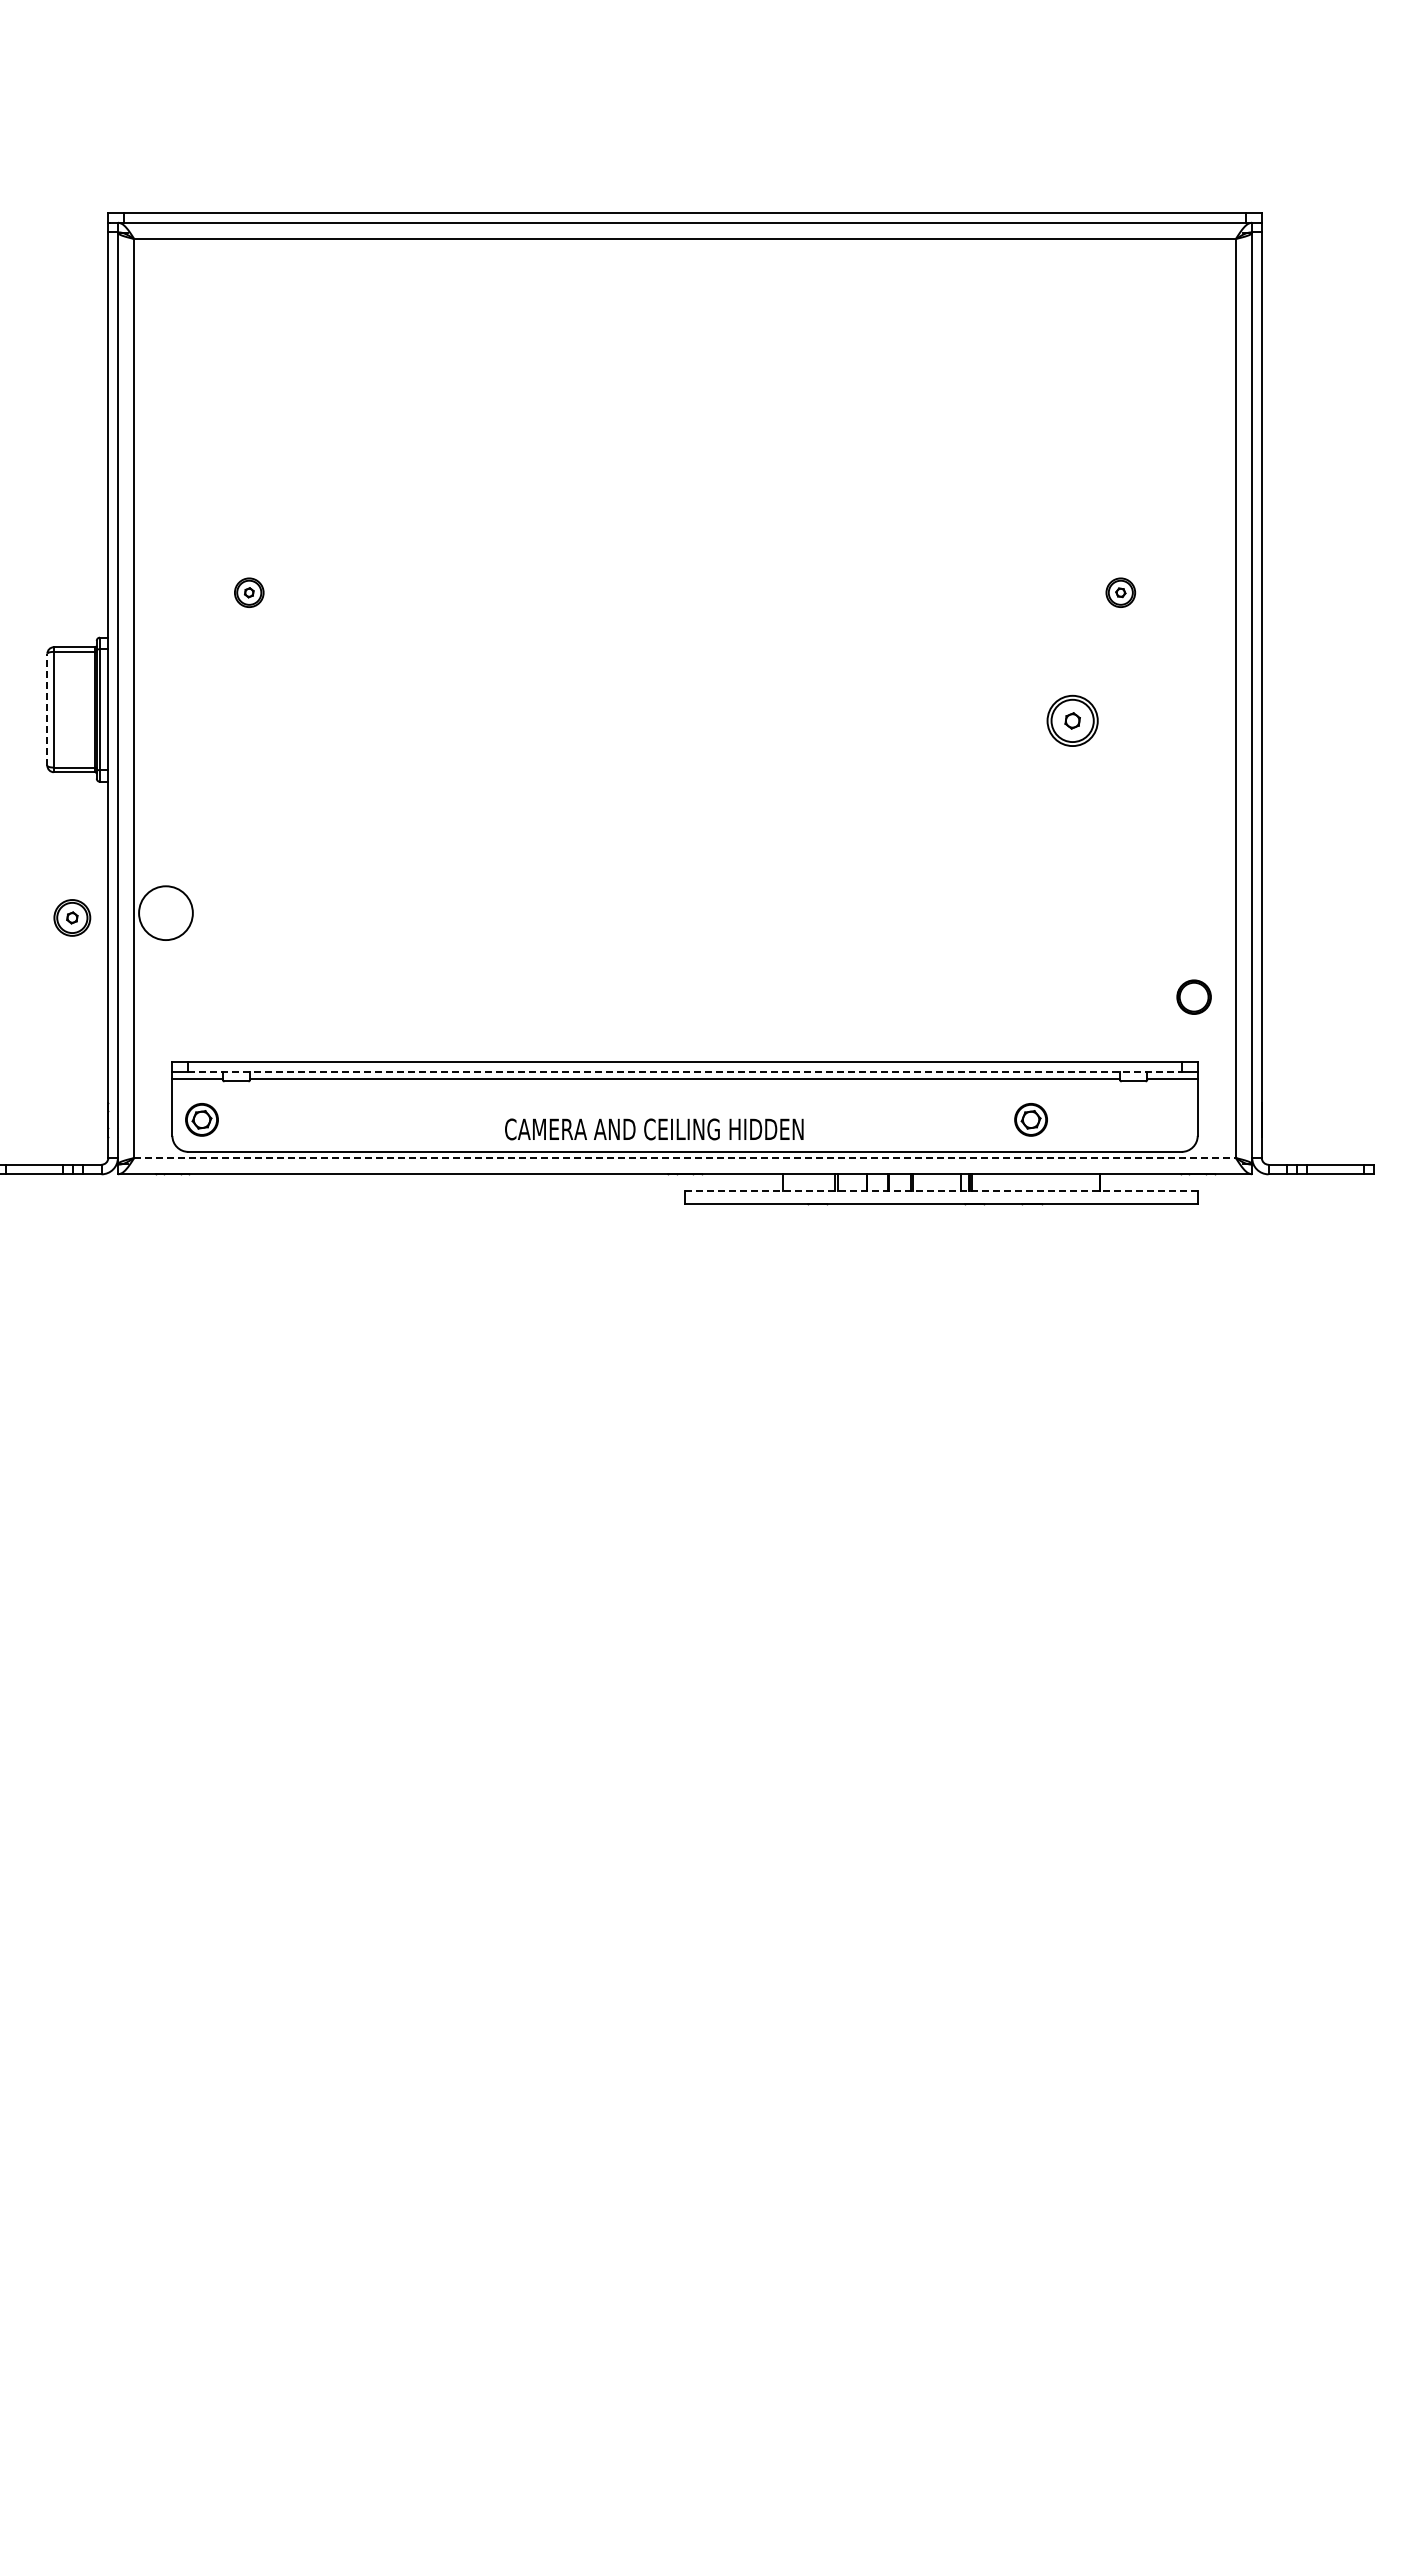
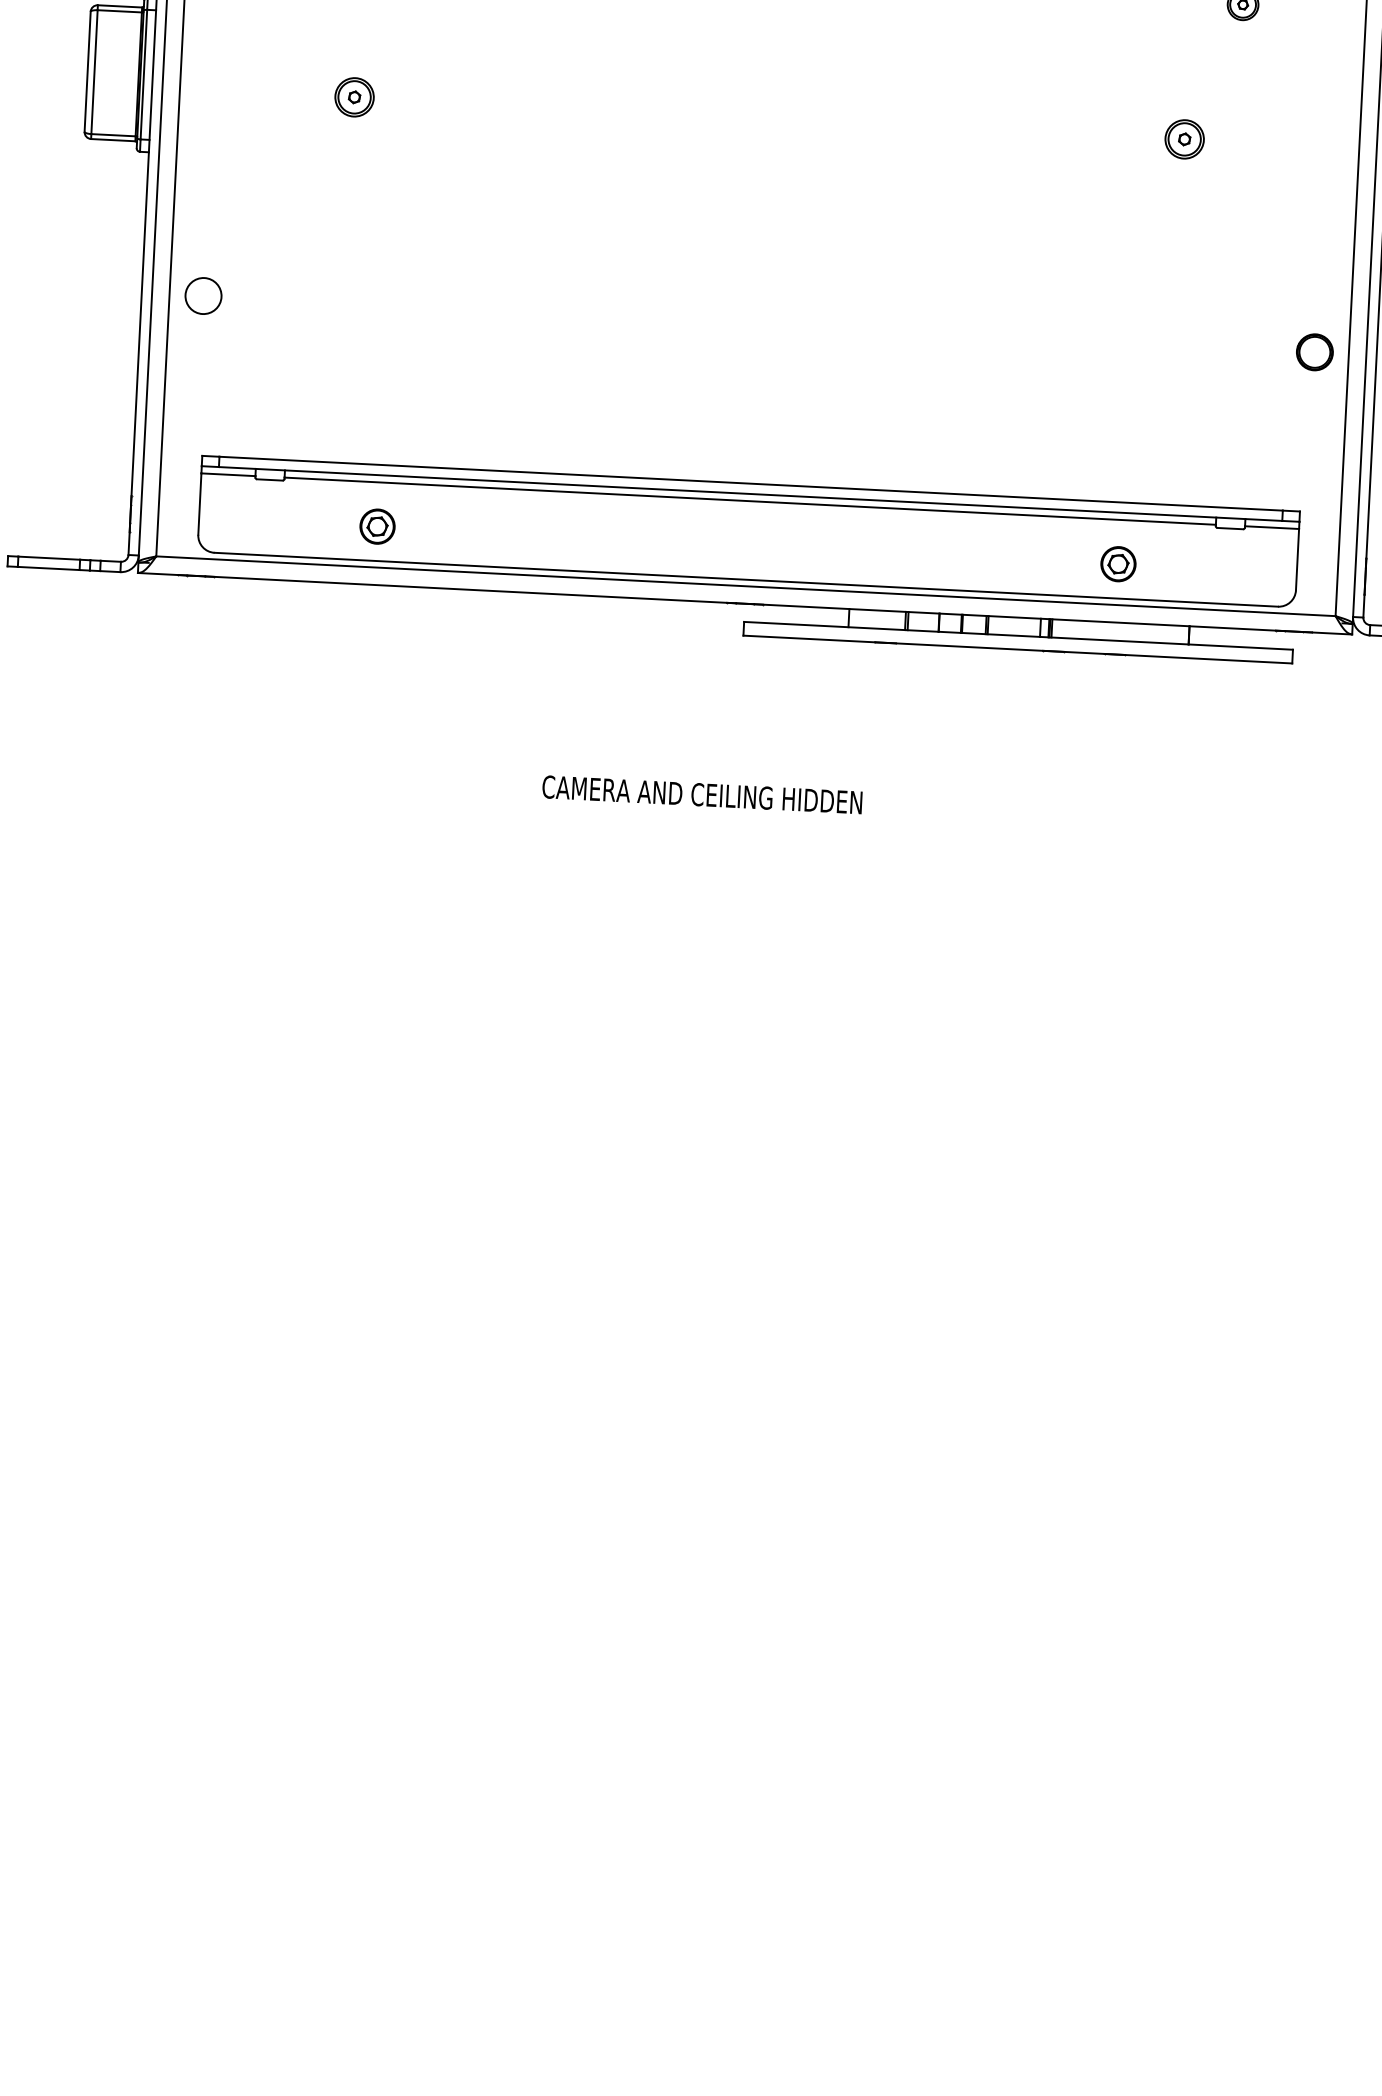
line: (47, 709) -> (87, 71), dashed -> solid
part: (1072, 720) -> (1184, 138), size x0.71
circle: (165, 913) -> (203, 296), size x0.62
part: (72, 917) -> (354, 96), moved
part: (1193, 996) -> (1314, 351), moved
line: (685, 1071) -> (751, 493), dashed -> solid
part: (201, 1119) -> (377, 526), moved
text: (654, 1129) -> (702, 794), moved
line: (685, 1158) -> (746, 586), dashed -> solid
line: (940, 1191) -> (1017, 635), dashed -> solid

